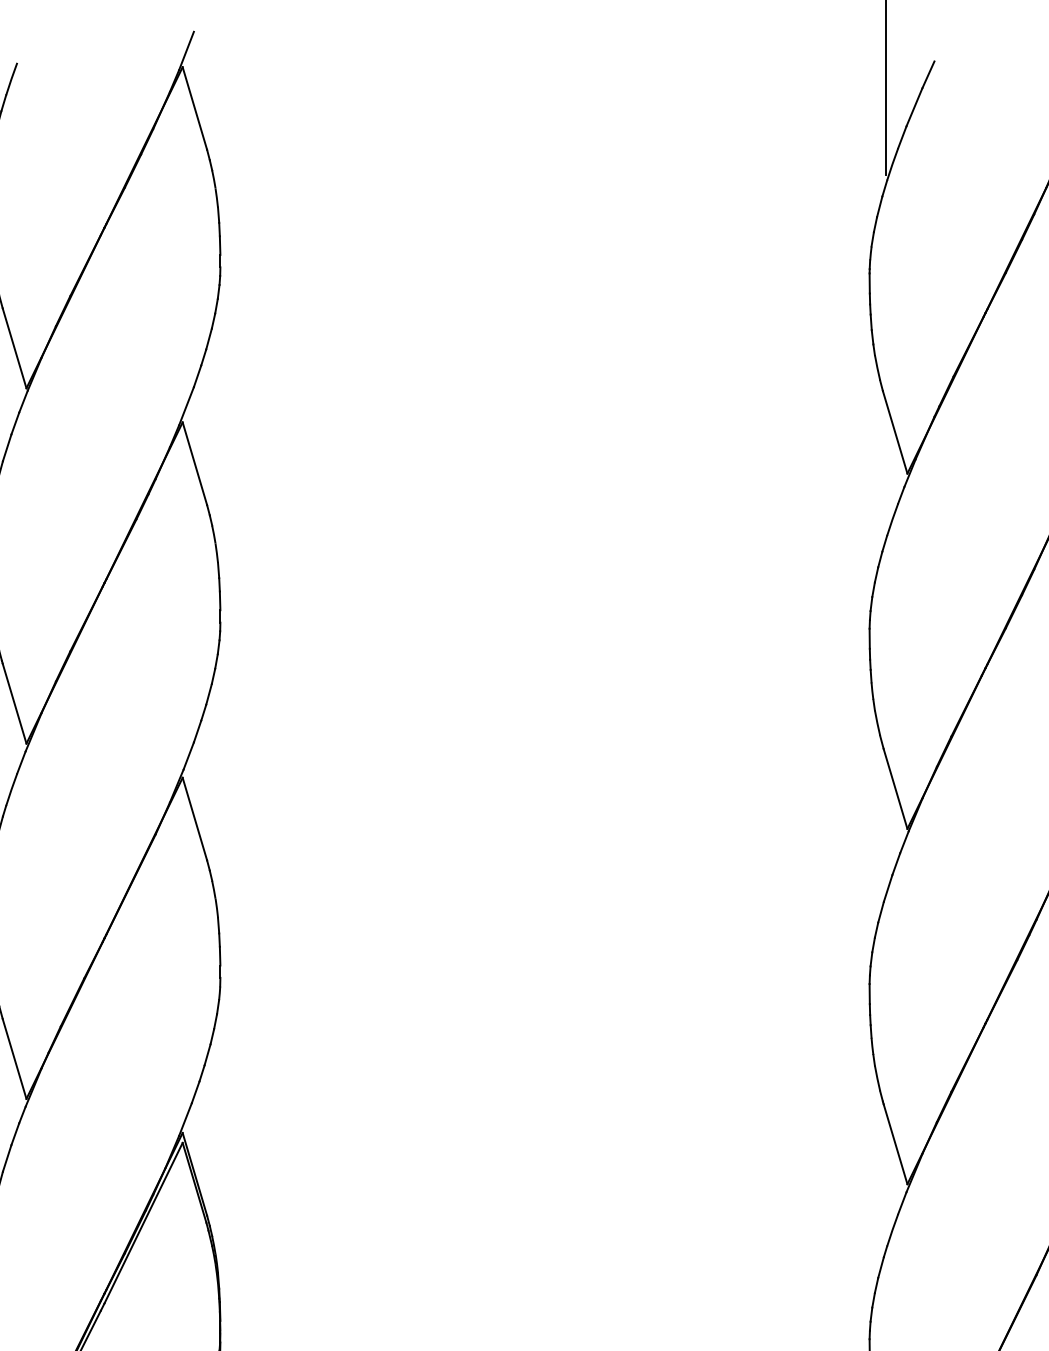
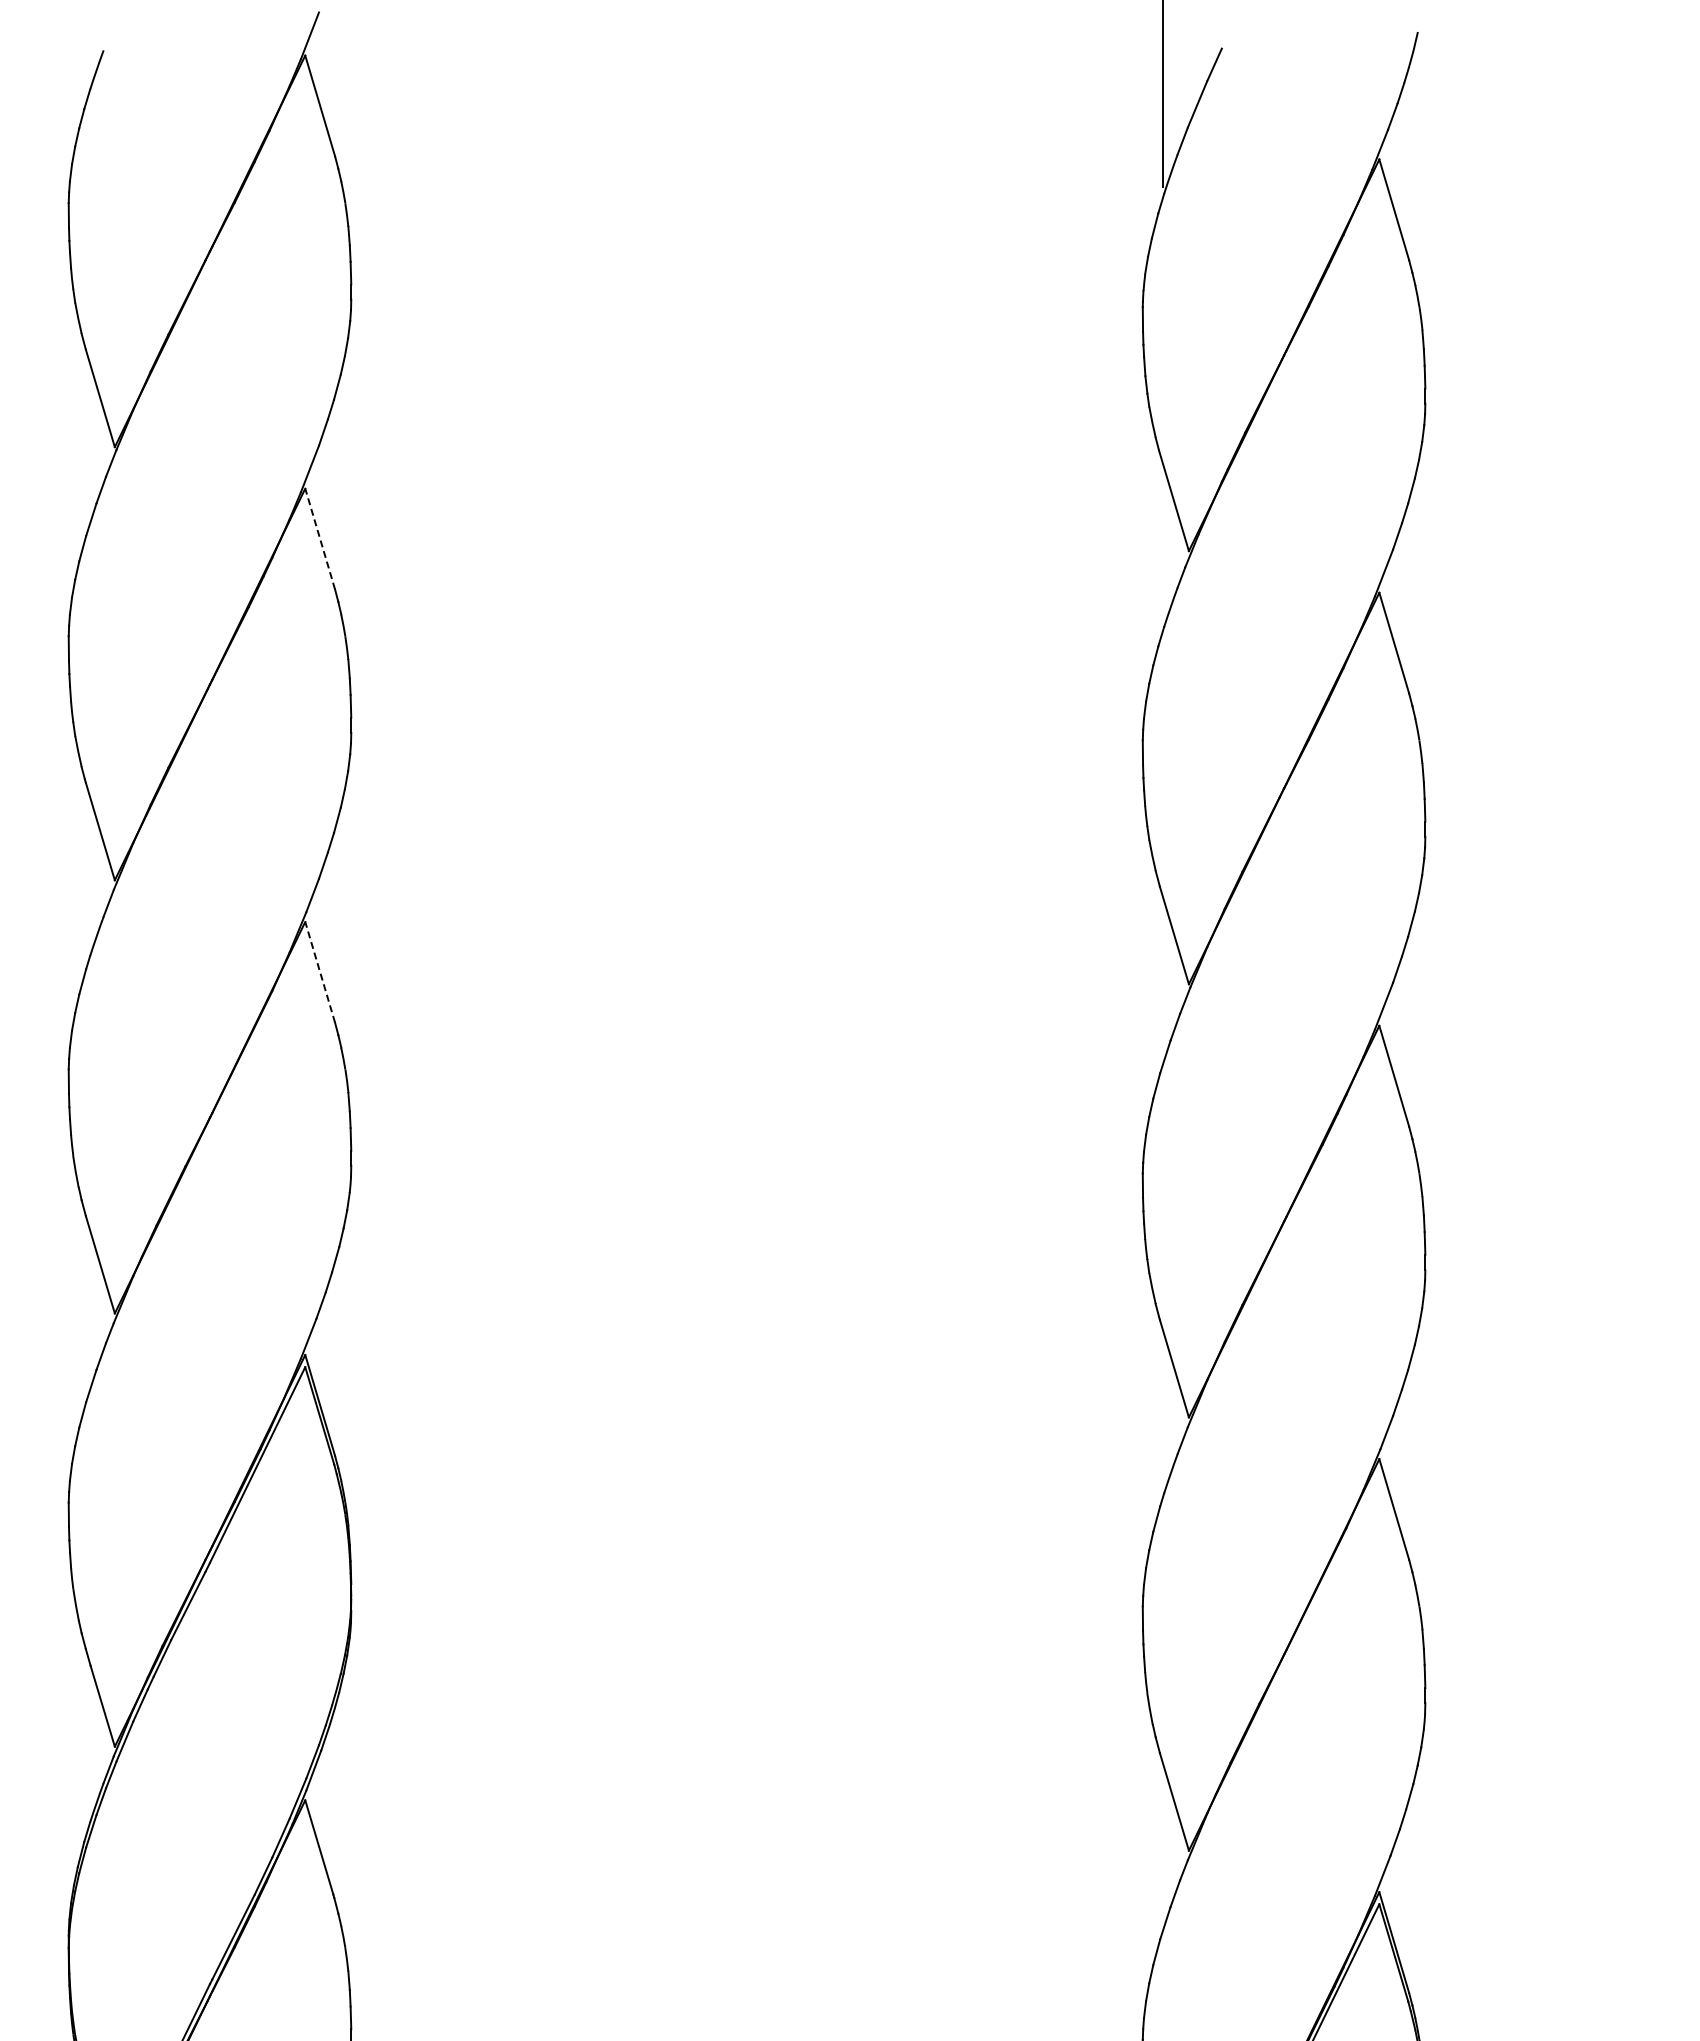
line: (195, 464) -> (320, 539), solid -> dashed
line: (195, 818) -> (320, 971), solid -> dashed

